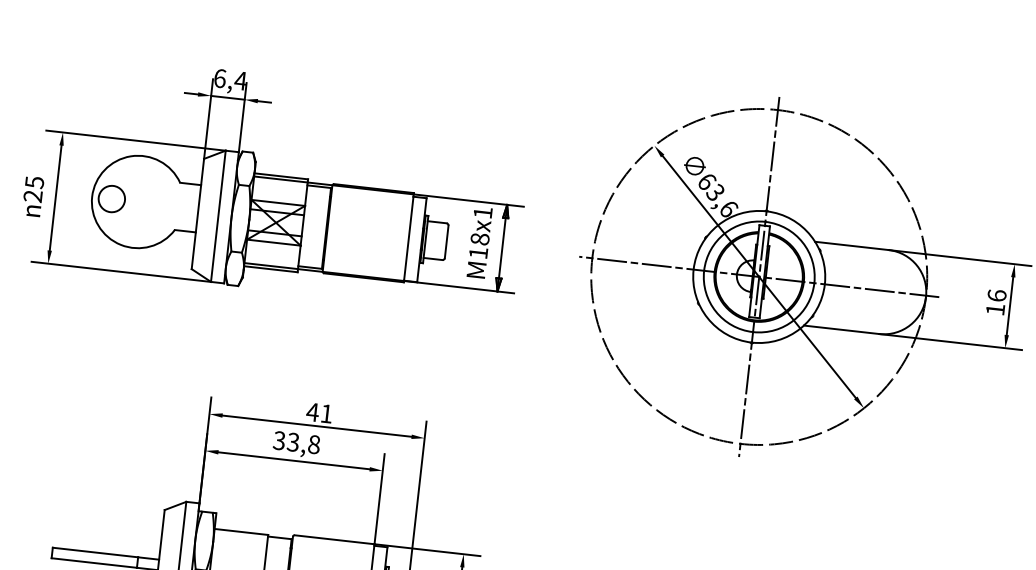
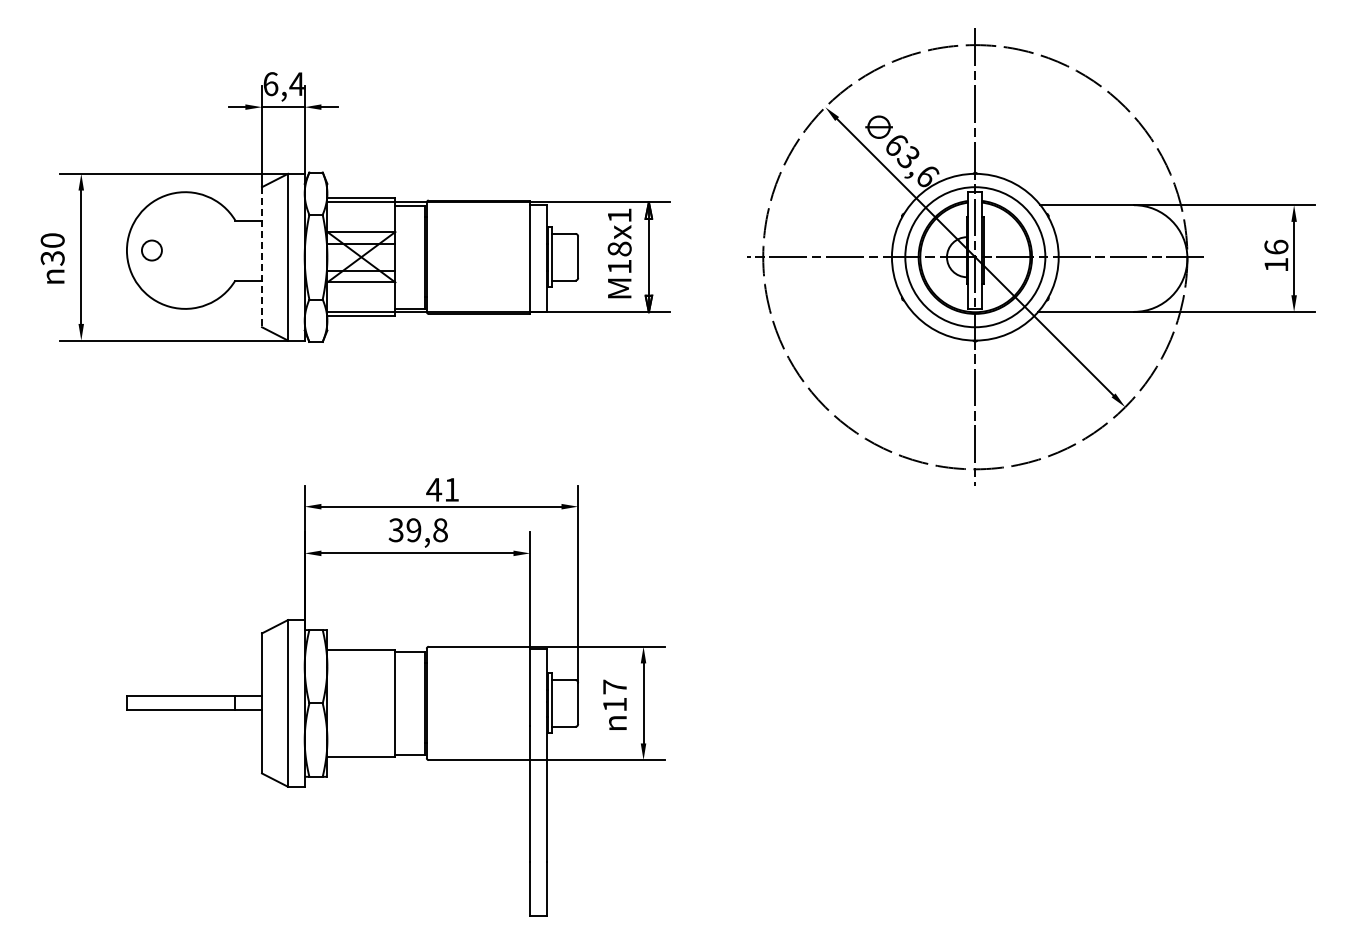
text: (33, 189) -> (52, 249), 25 -> 30
circle: (111, 198) -> (151, 250), size x0.6
line: (198, 214) -> (262, 257), solid -> dashed
text: (292, 442) -> (413, 530), 33,8 -> 39,8

